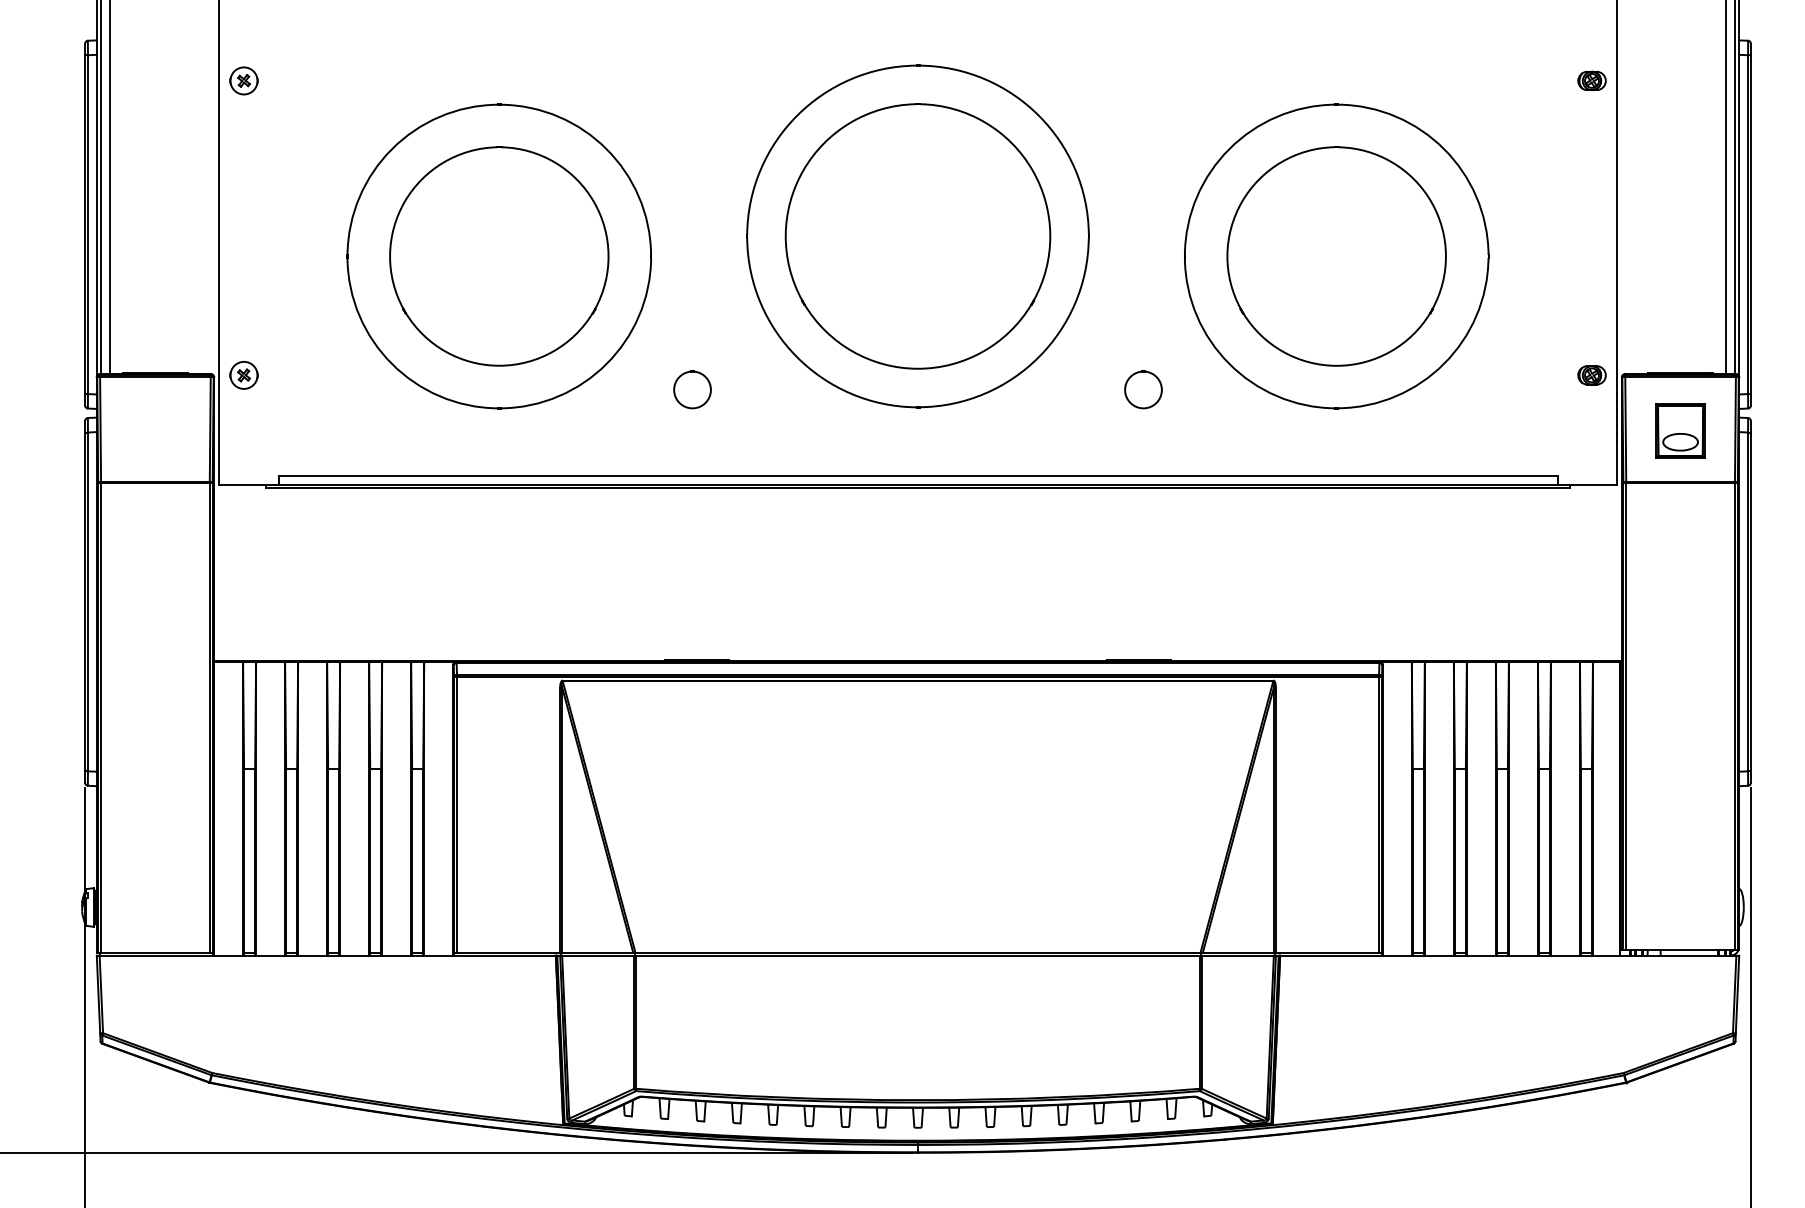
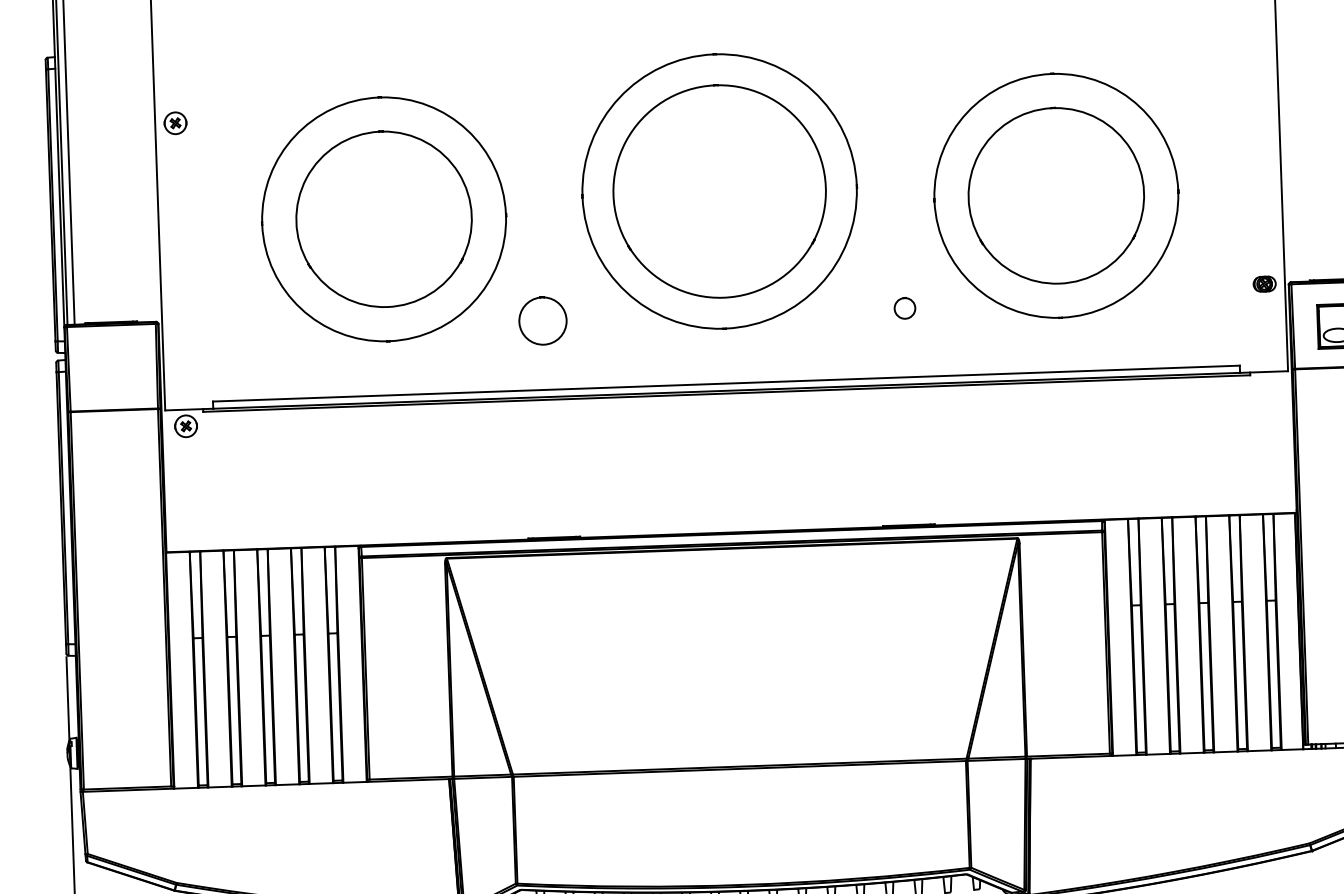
part: (243, 80) -> (175, 122), moved
part: (1591, 80) -> (1255, 47), removed
part: (243, 375) -> (185, 426), moved
part: (692, 389) -> (542, 320), size x1.6
part: (1143, 389) -> (904, 308), size x0.7

